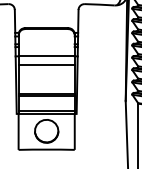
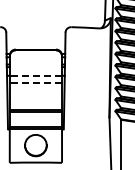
line: (46, 56) -> (35, 75), solid -> dashed
line: (46, 64) -> (35, 83), solid -> dashed

